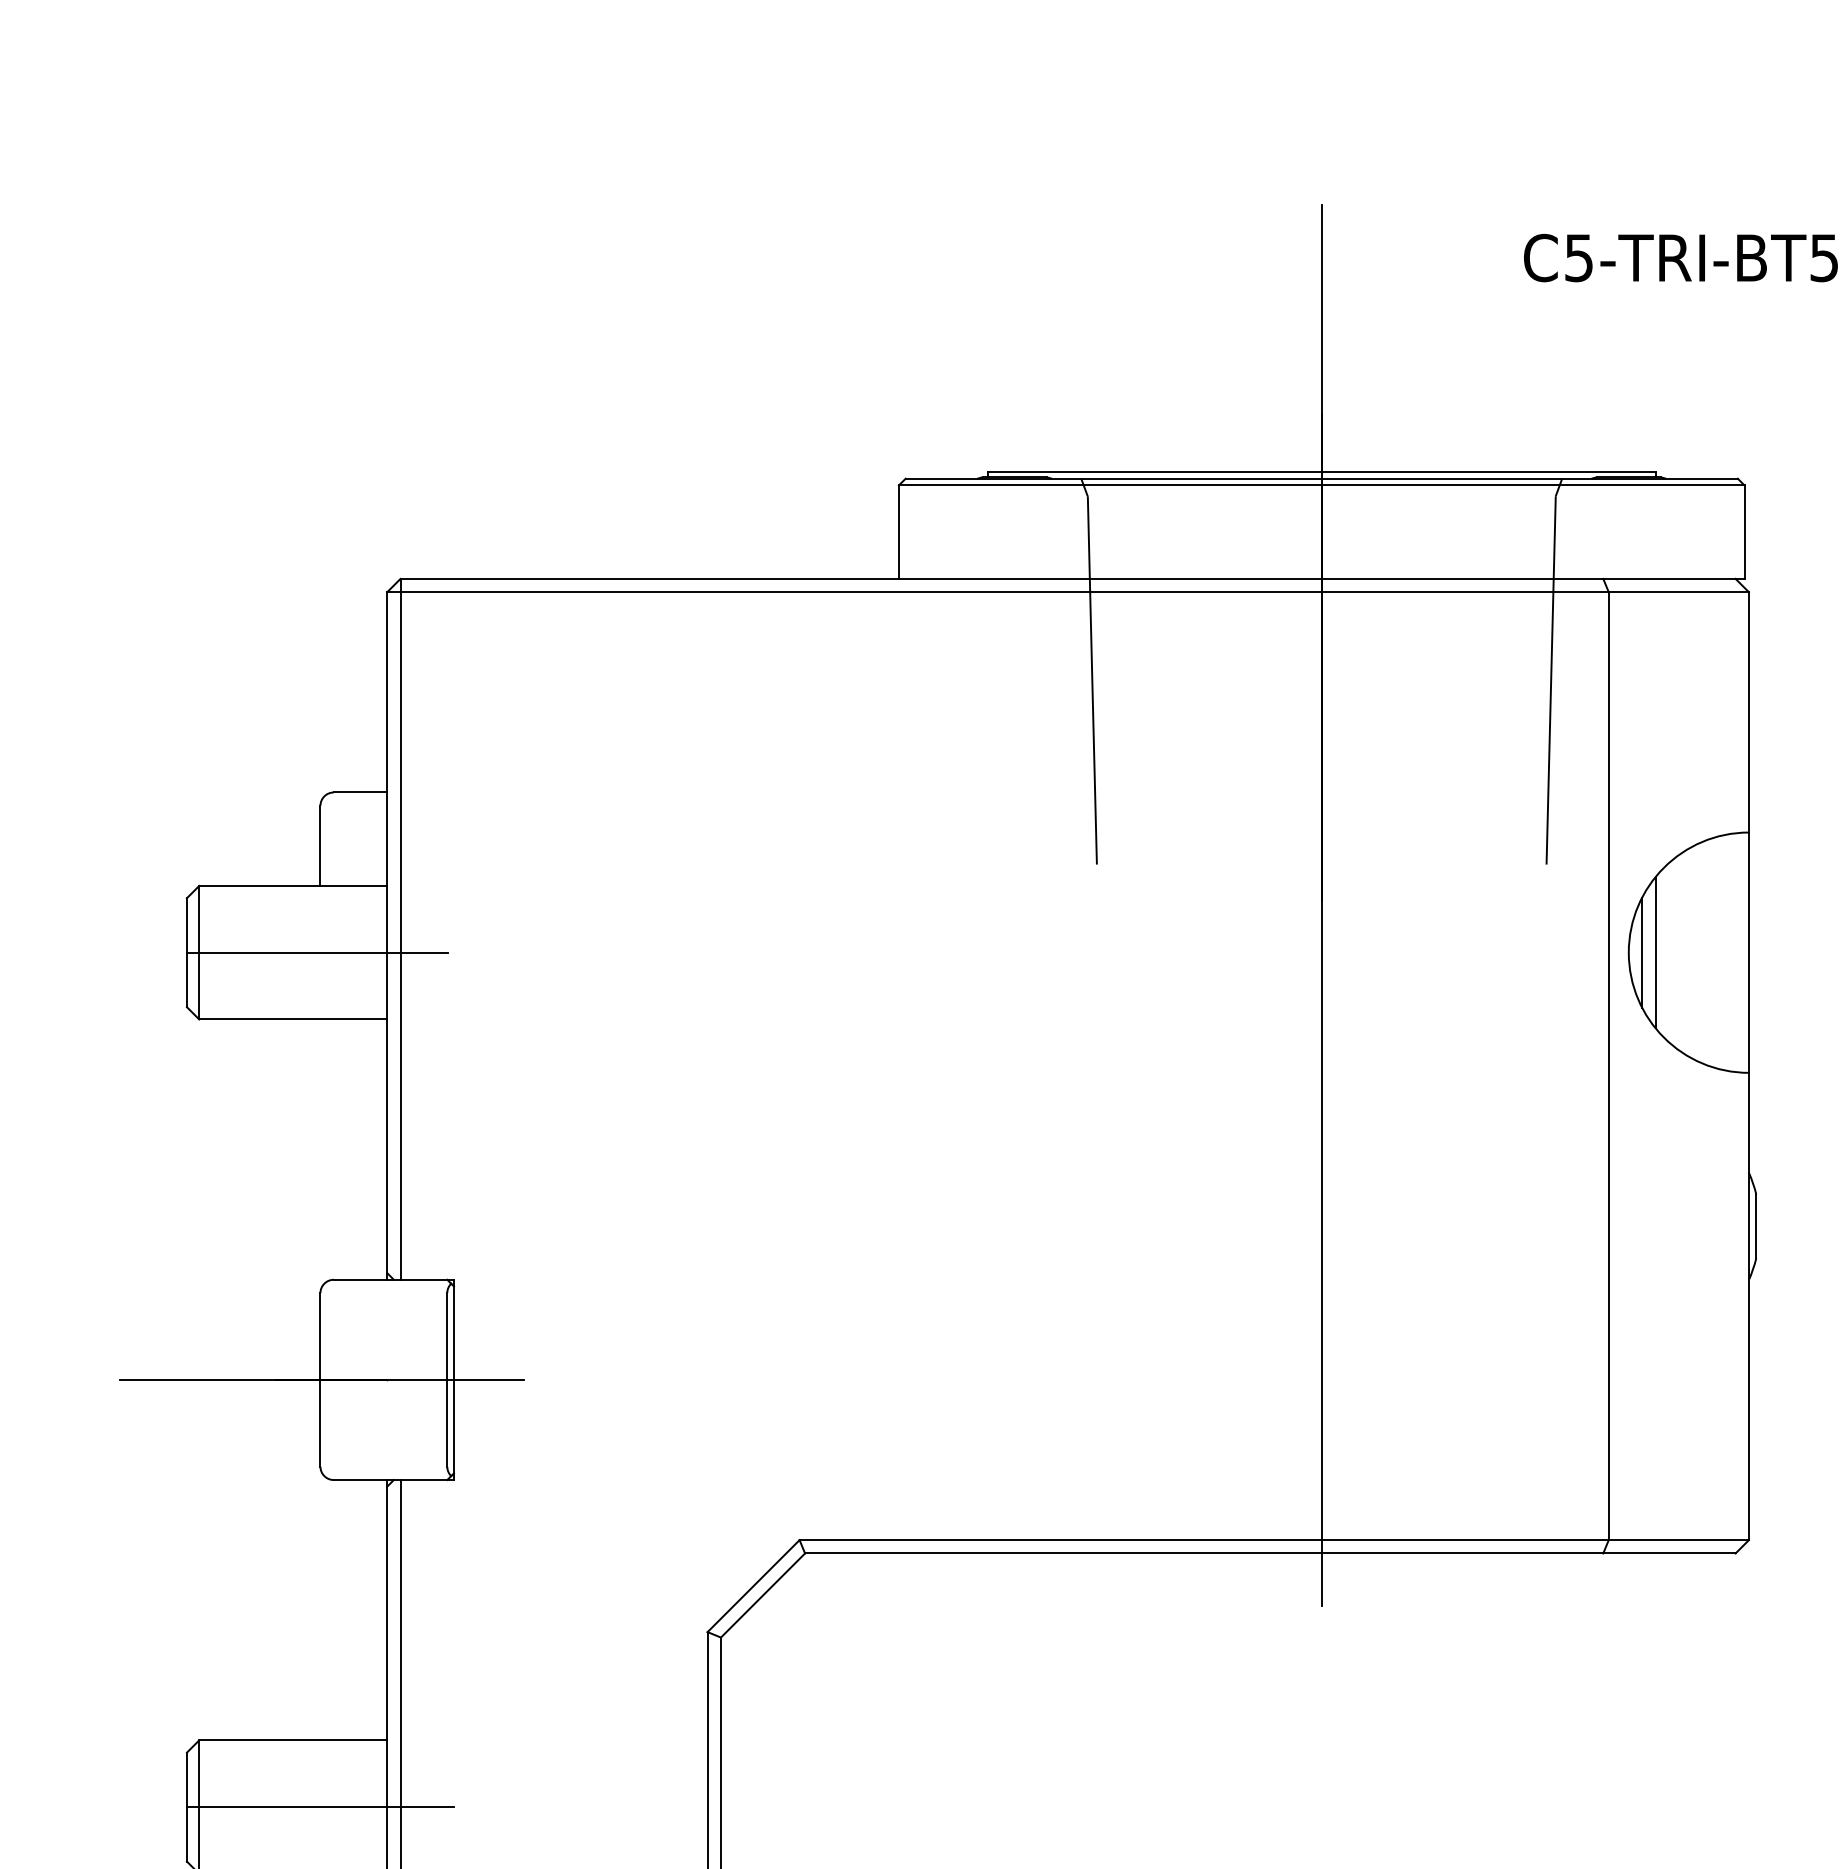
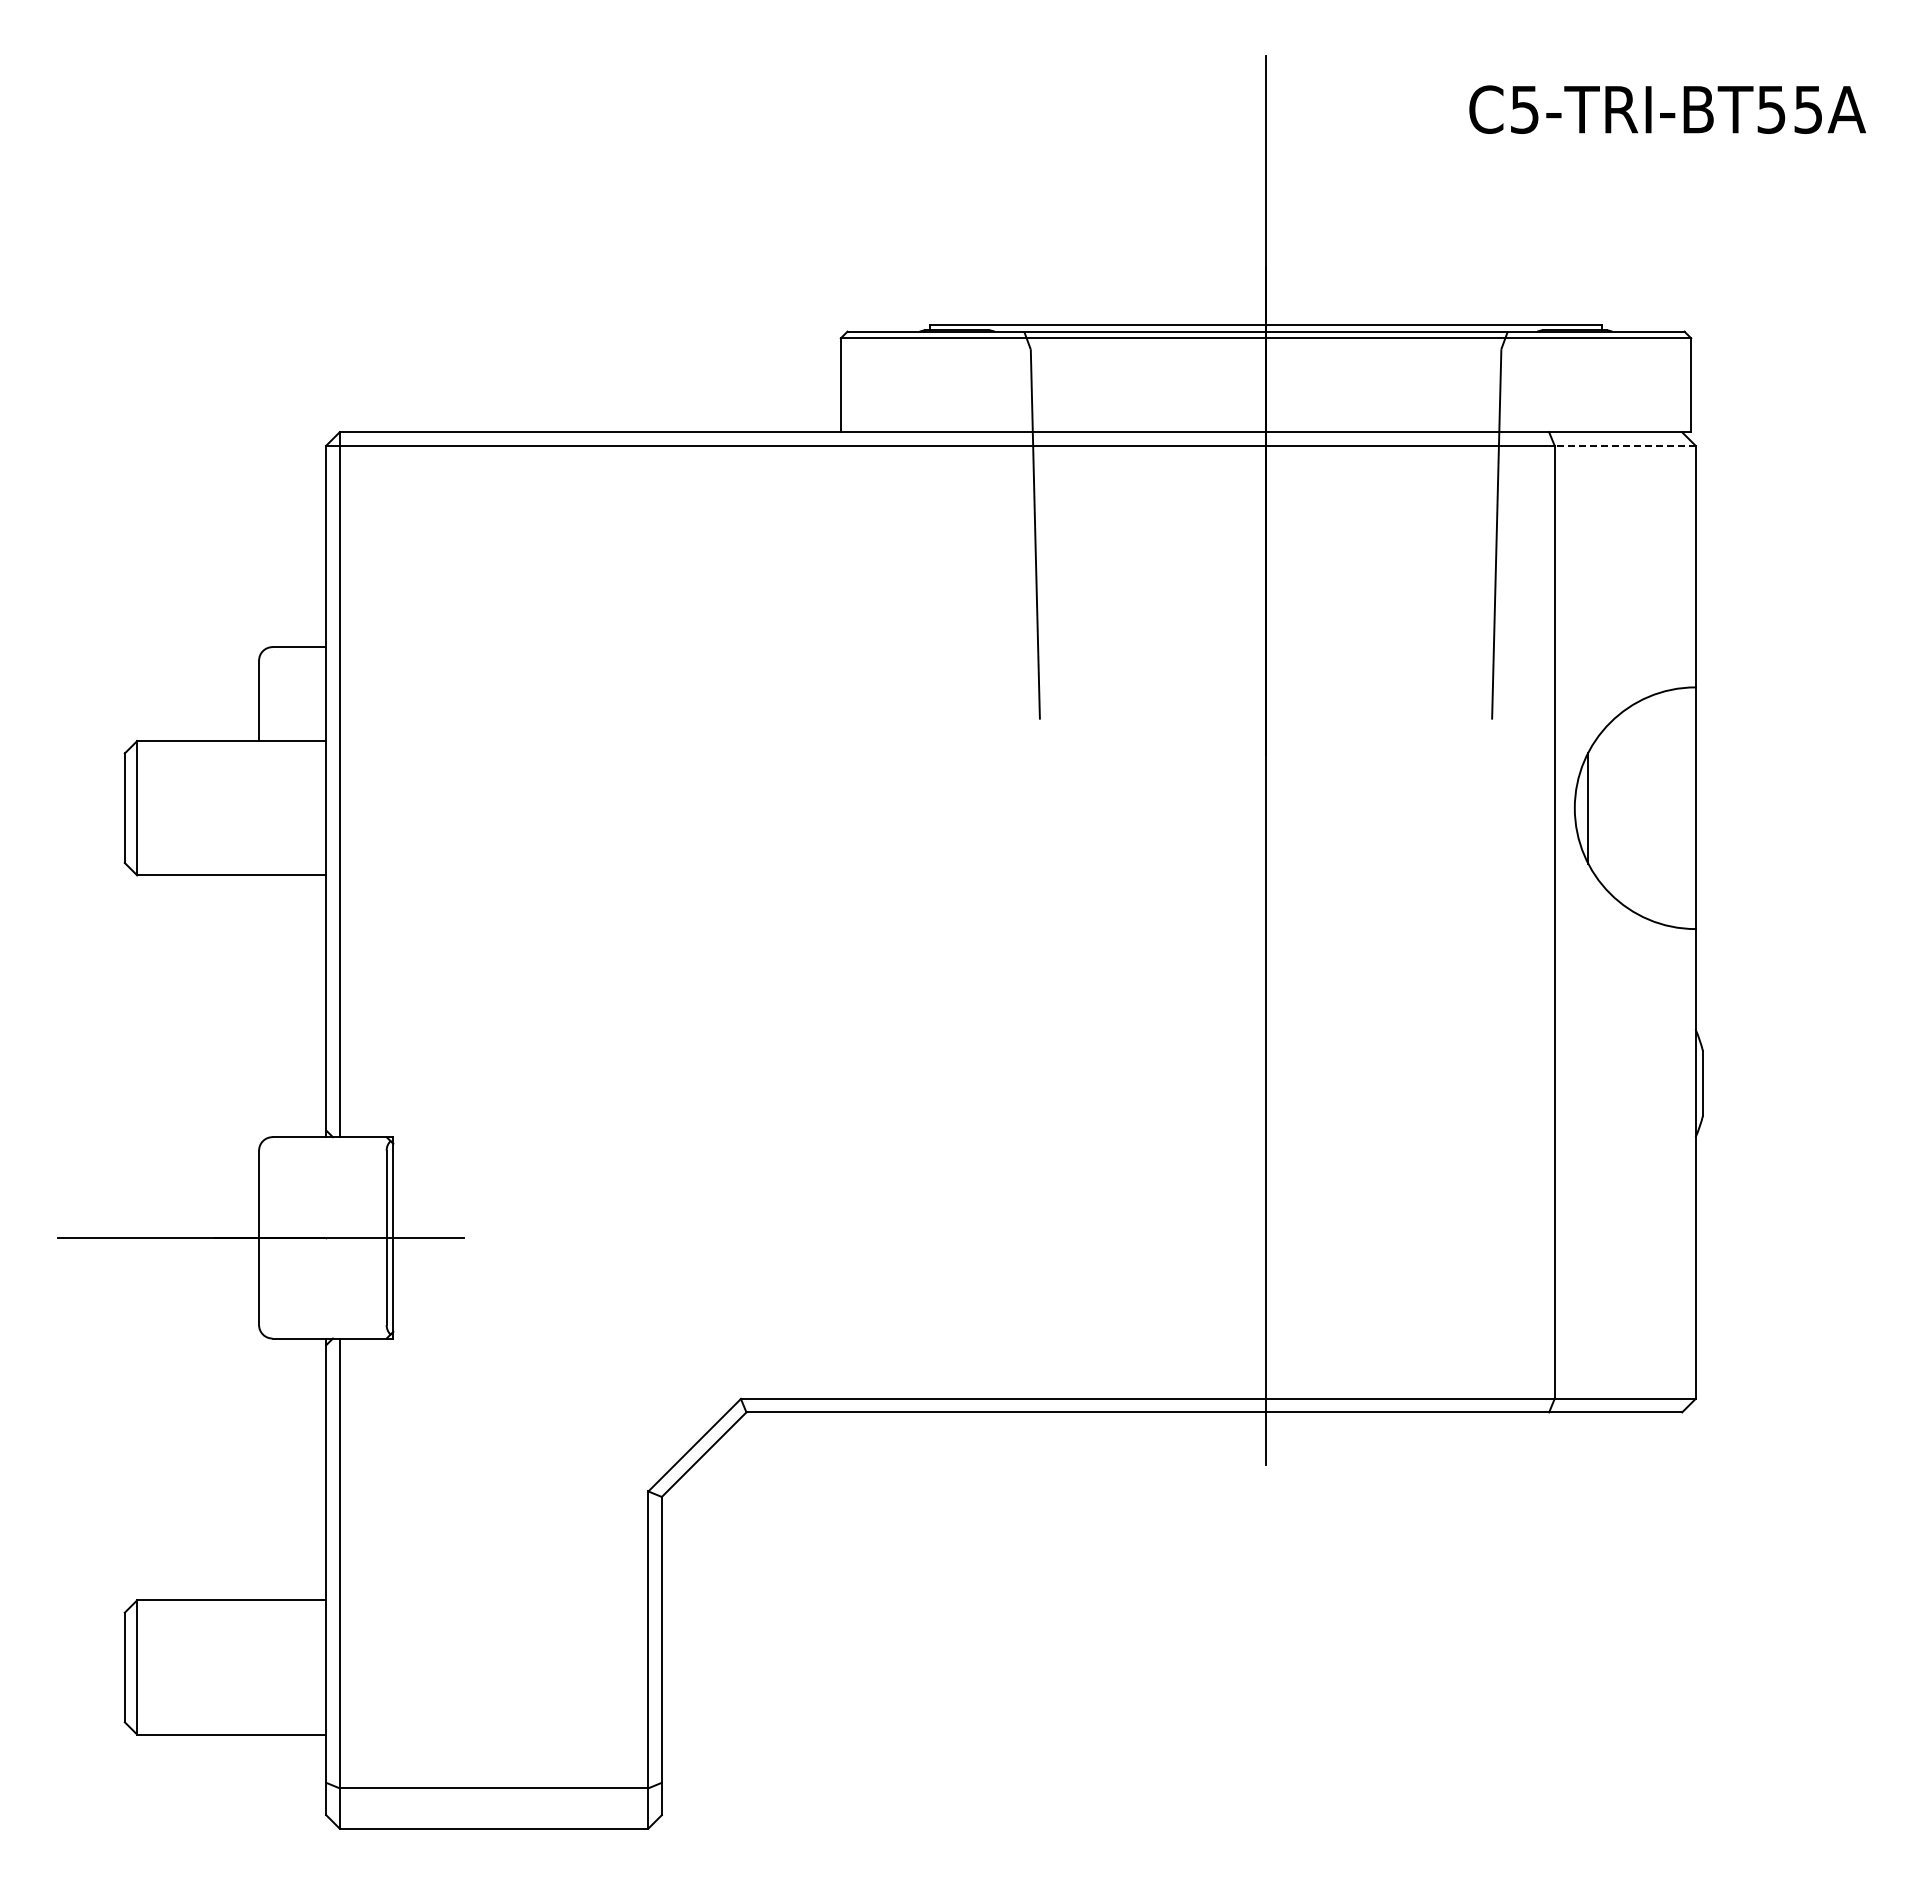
line: (1678, 591) -> (1624, 445), solid -> dashed
line: (316, 952) -> (255, 808), removed
line: (1655, 952) -> (1601, 808), removed
line: (319, 1807) -> (258, 1667), removed

